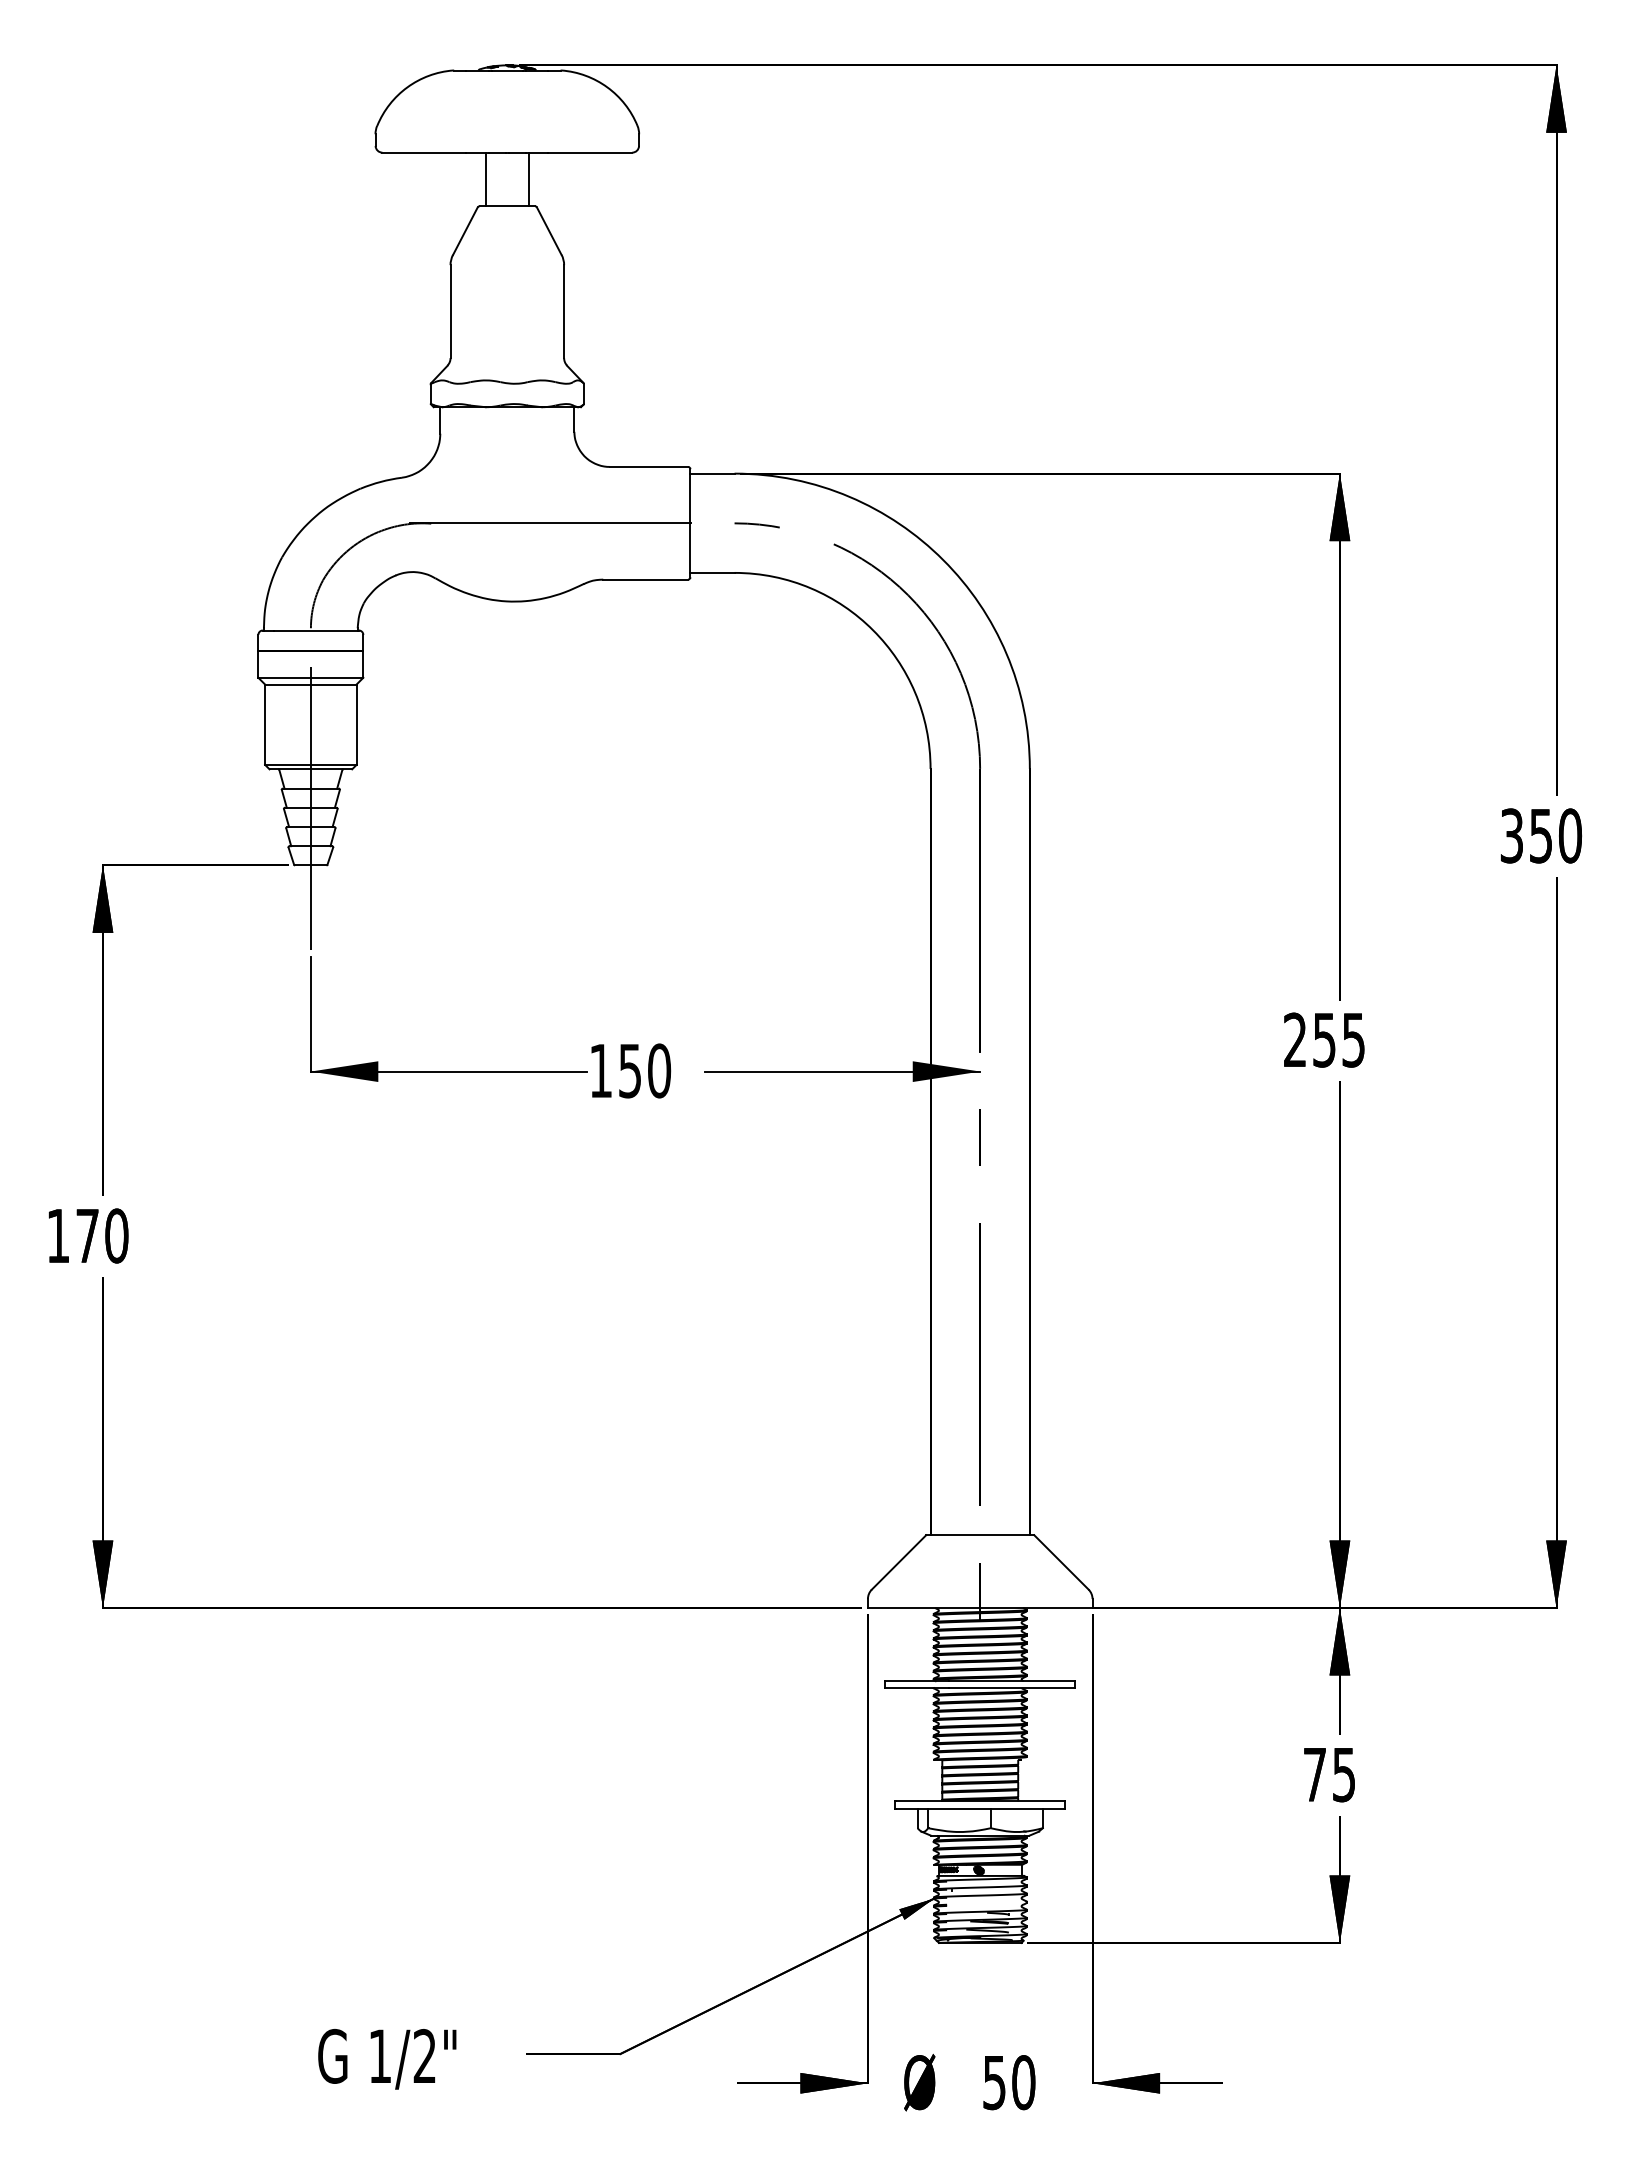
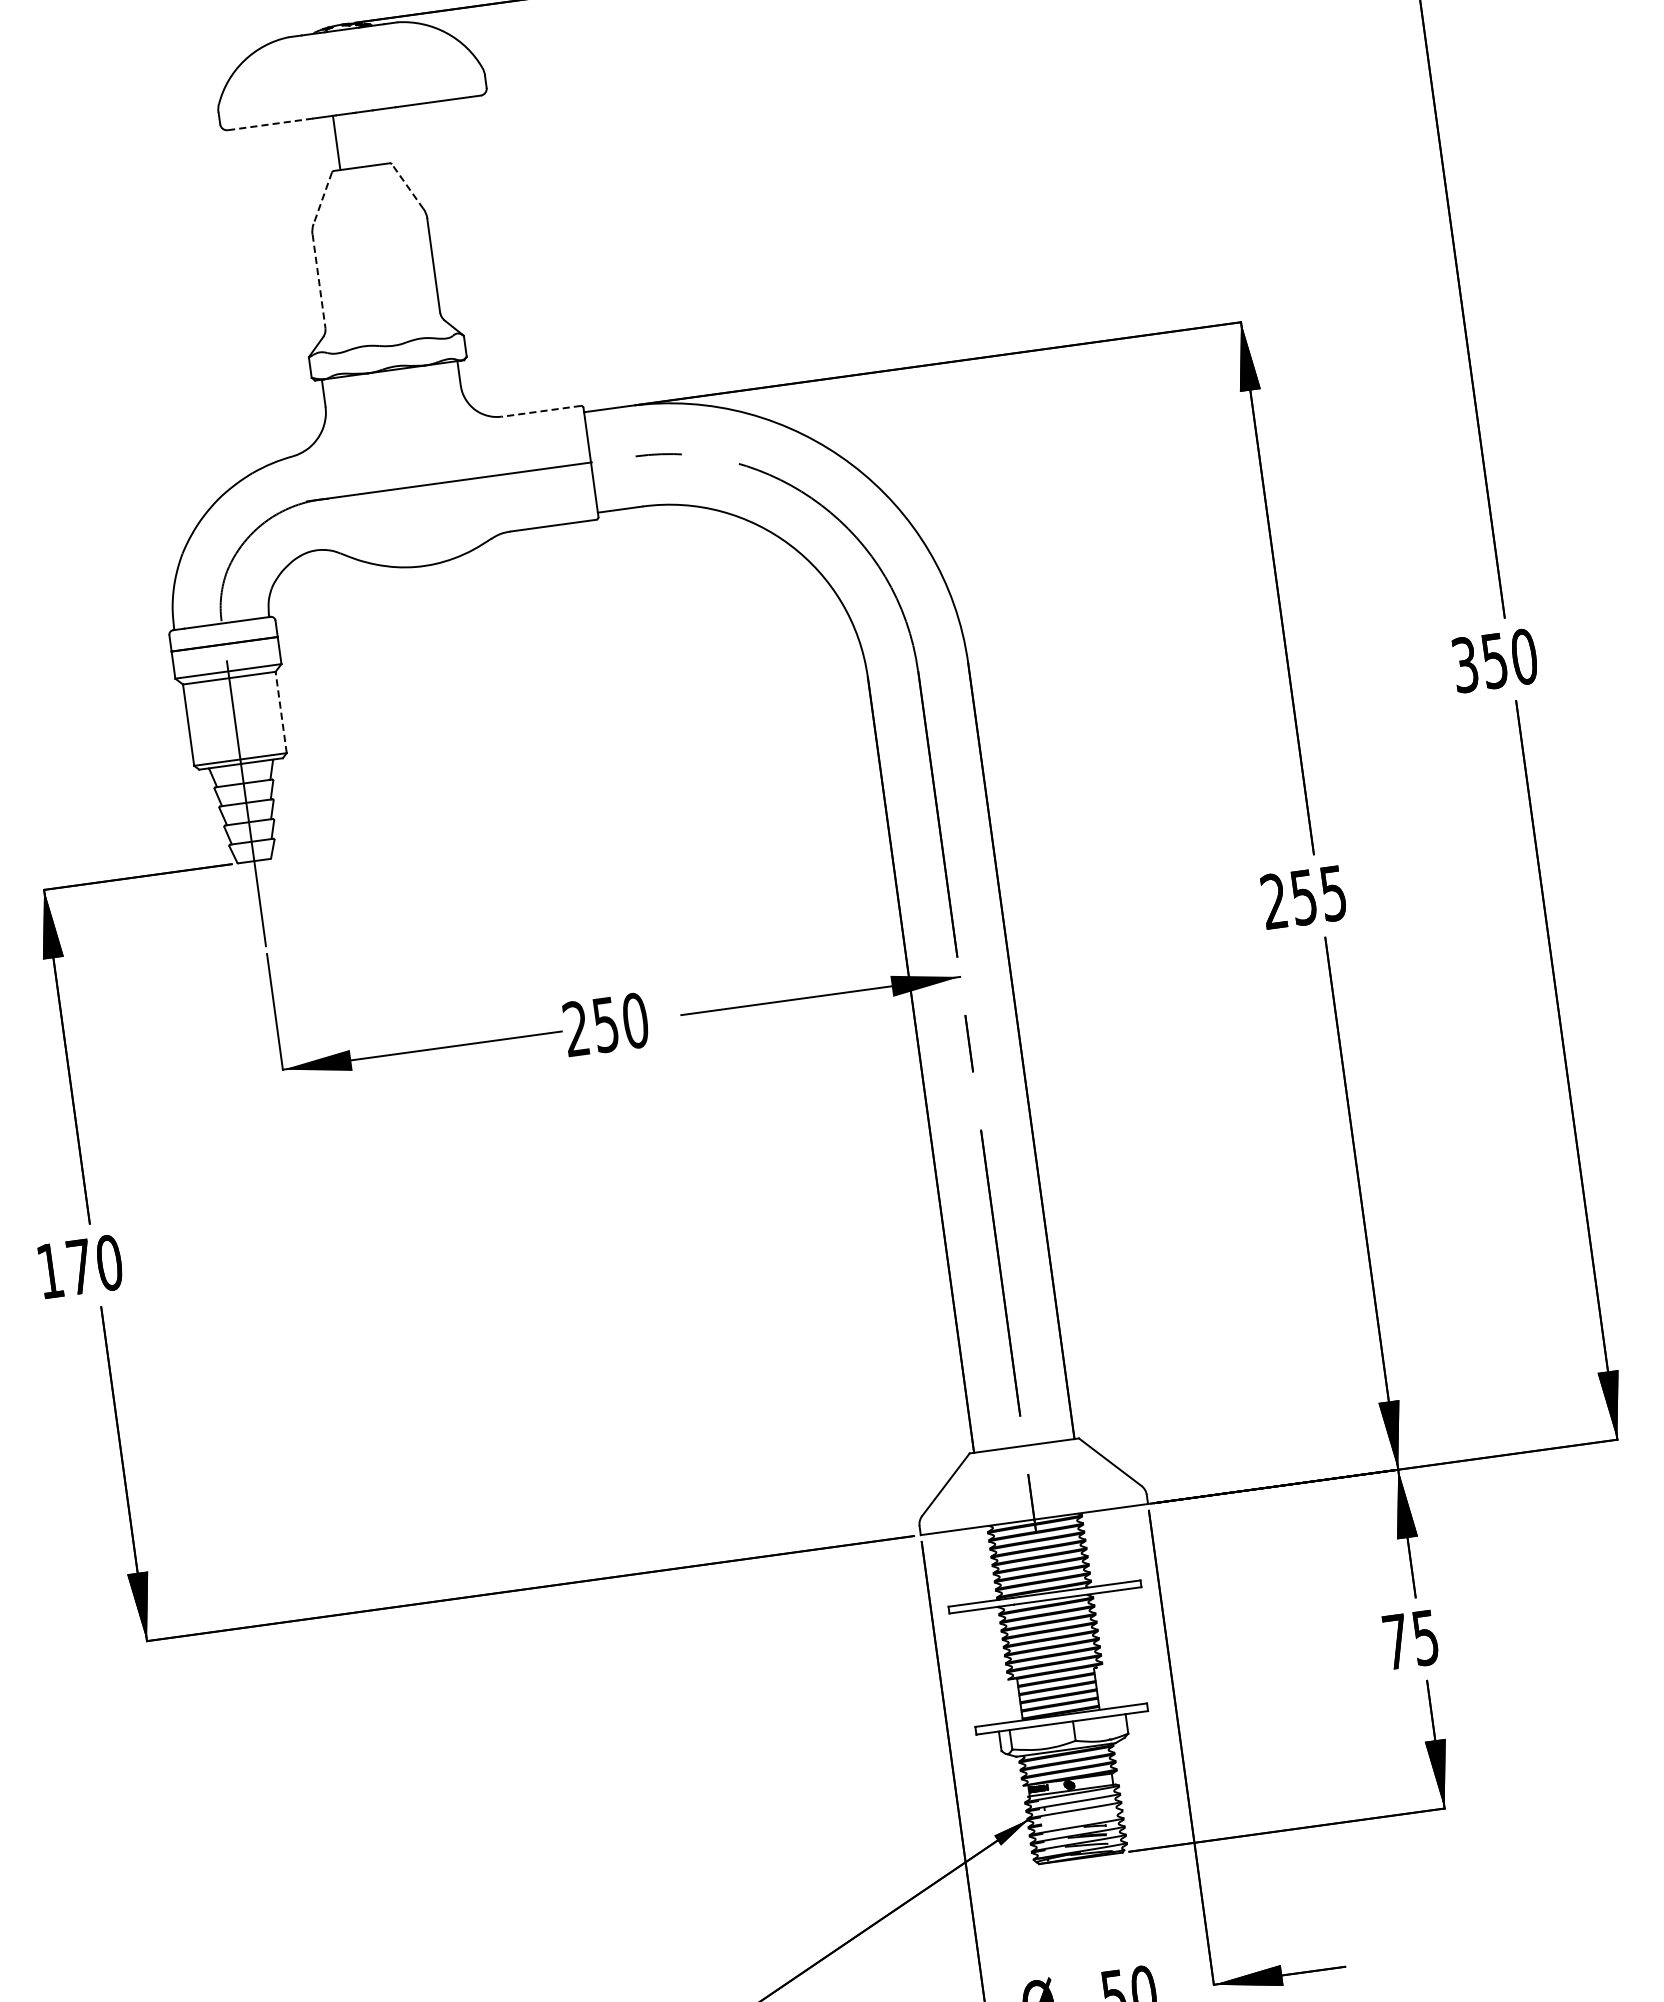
line: (423, 152) -> (269, 124), solid -> dashed
line: (528, 179) -> (379, 137), removed
line: (465, 231) -> (322, 198), solid -> dashed
line: (549, 231) -> (407, 186), solid -> dashed
line: (450, 312) -> (319, 282), solid -> dashed
line: (648, 467) -> (540, 411), solid -> dashed
line: (356, 724) -> (281, 712), solid -> dashed
text: (600, 1070) -> (575, 1028), 150 -> 250

